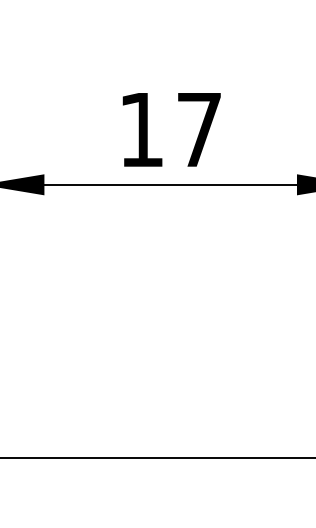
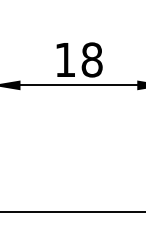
text: (198, 128) -> (91, 59), 17 -> 18

